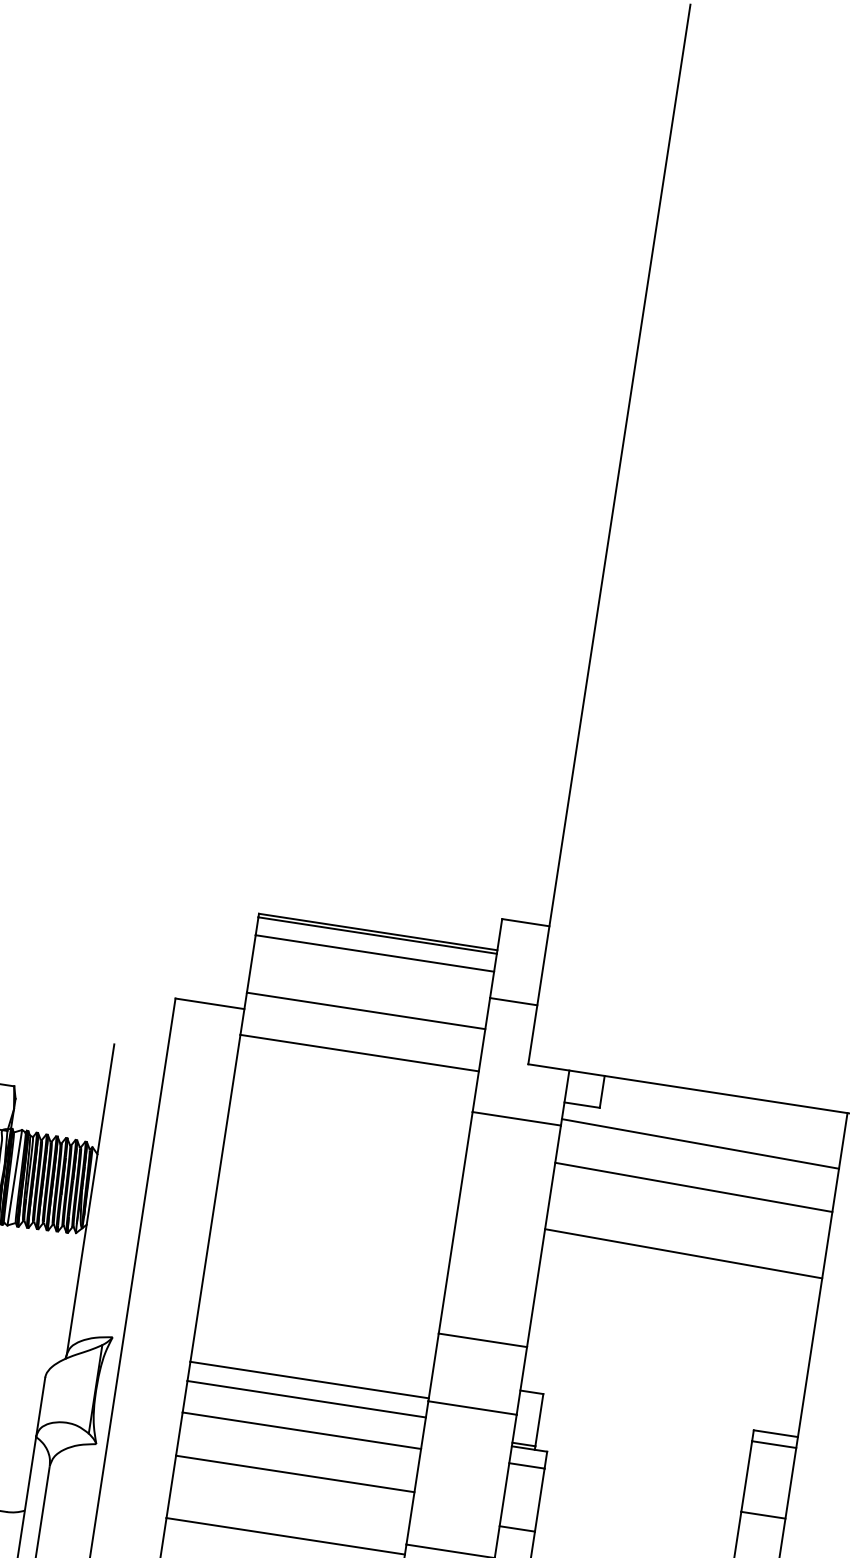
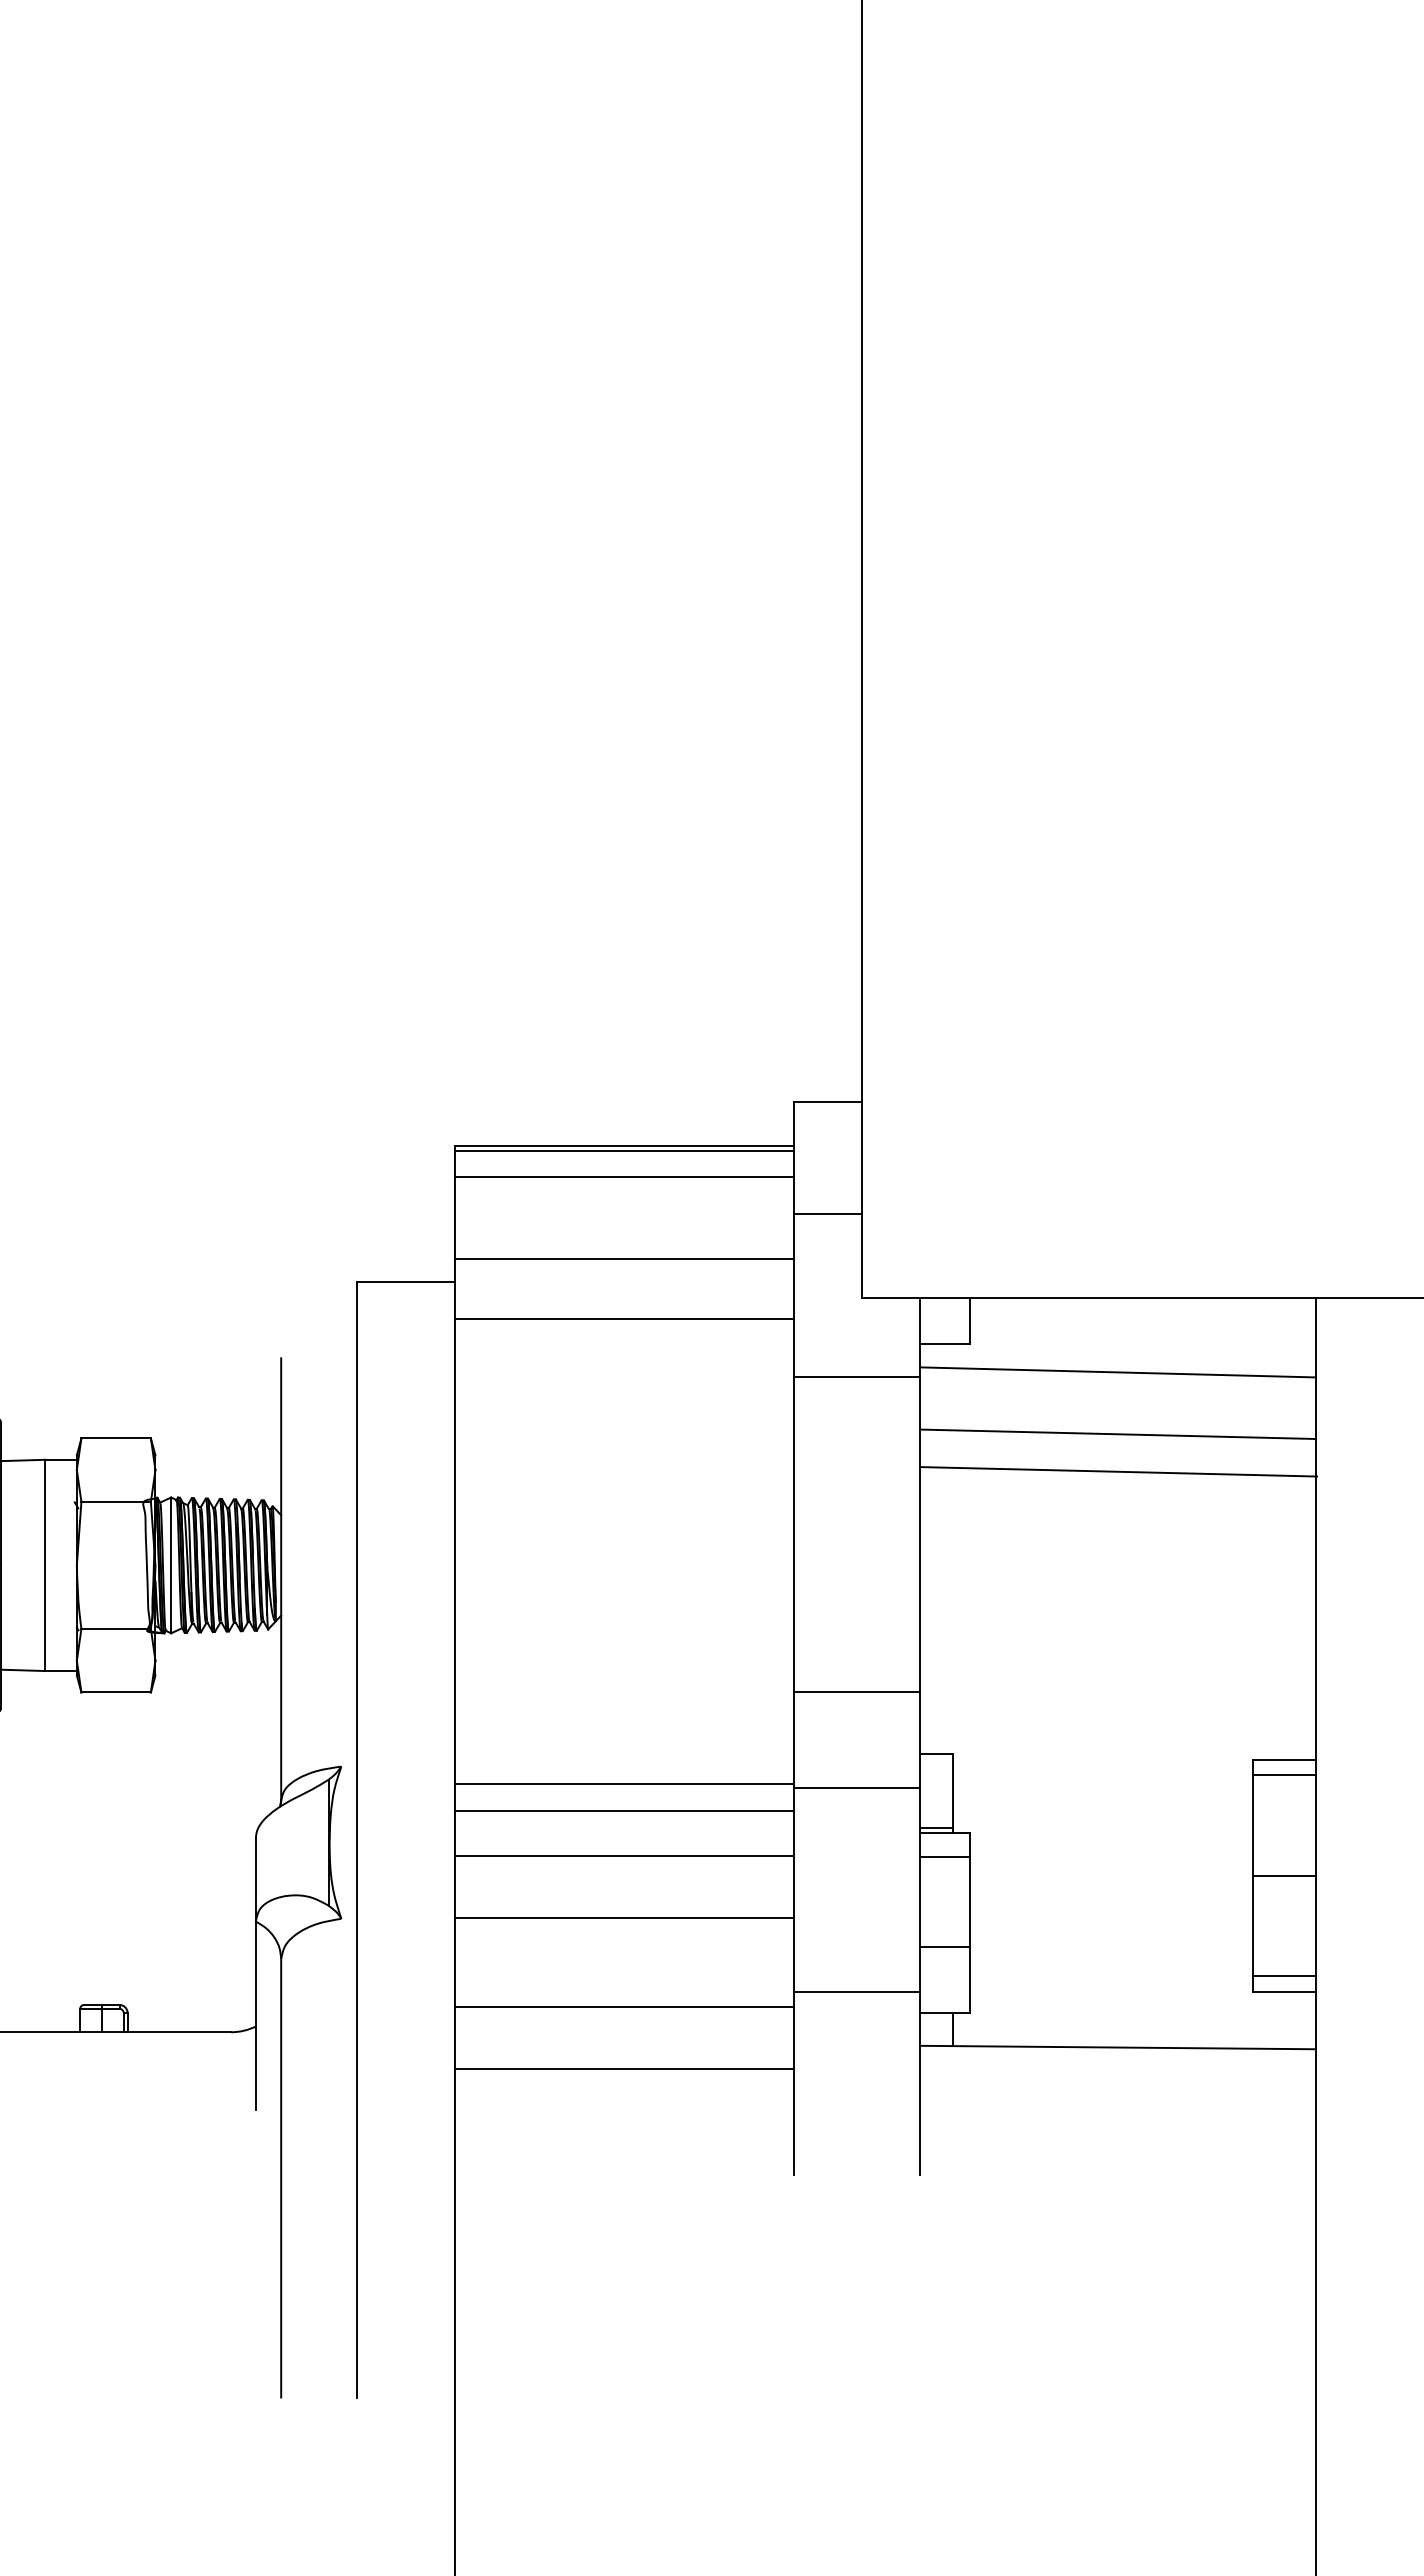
line: (683, 1253) -> (1118, 1471), moved

